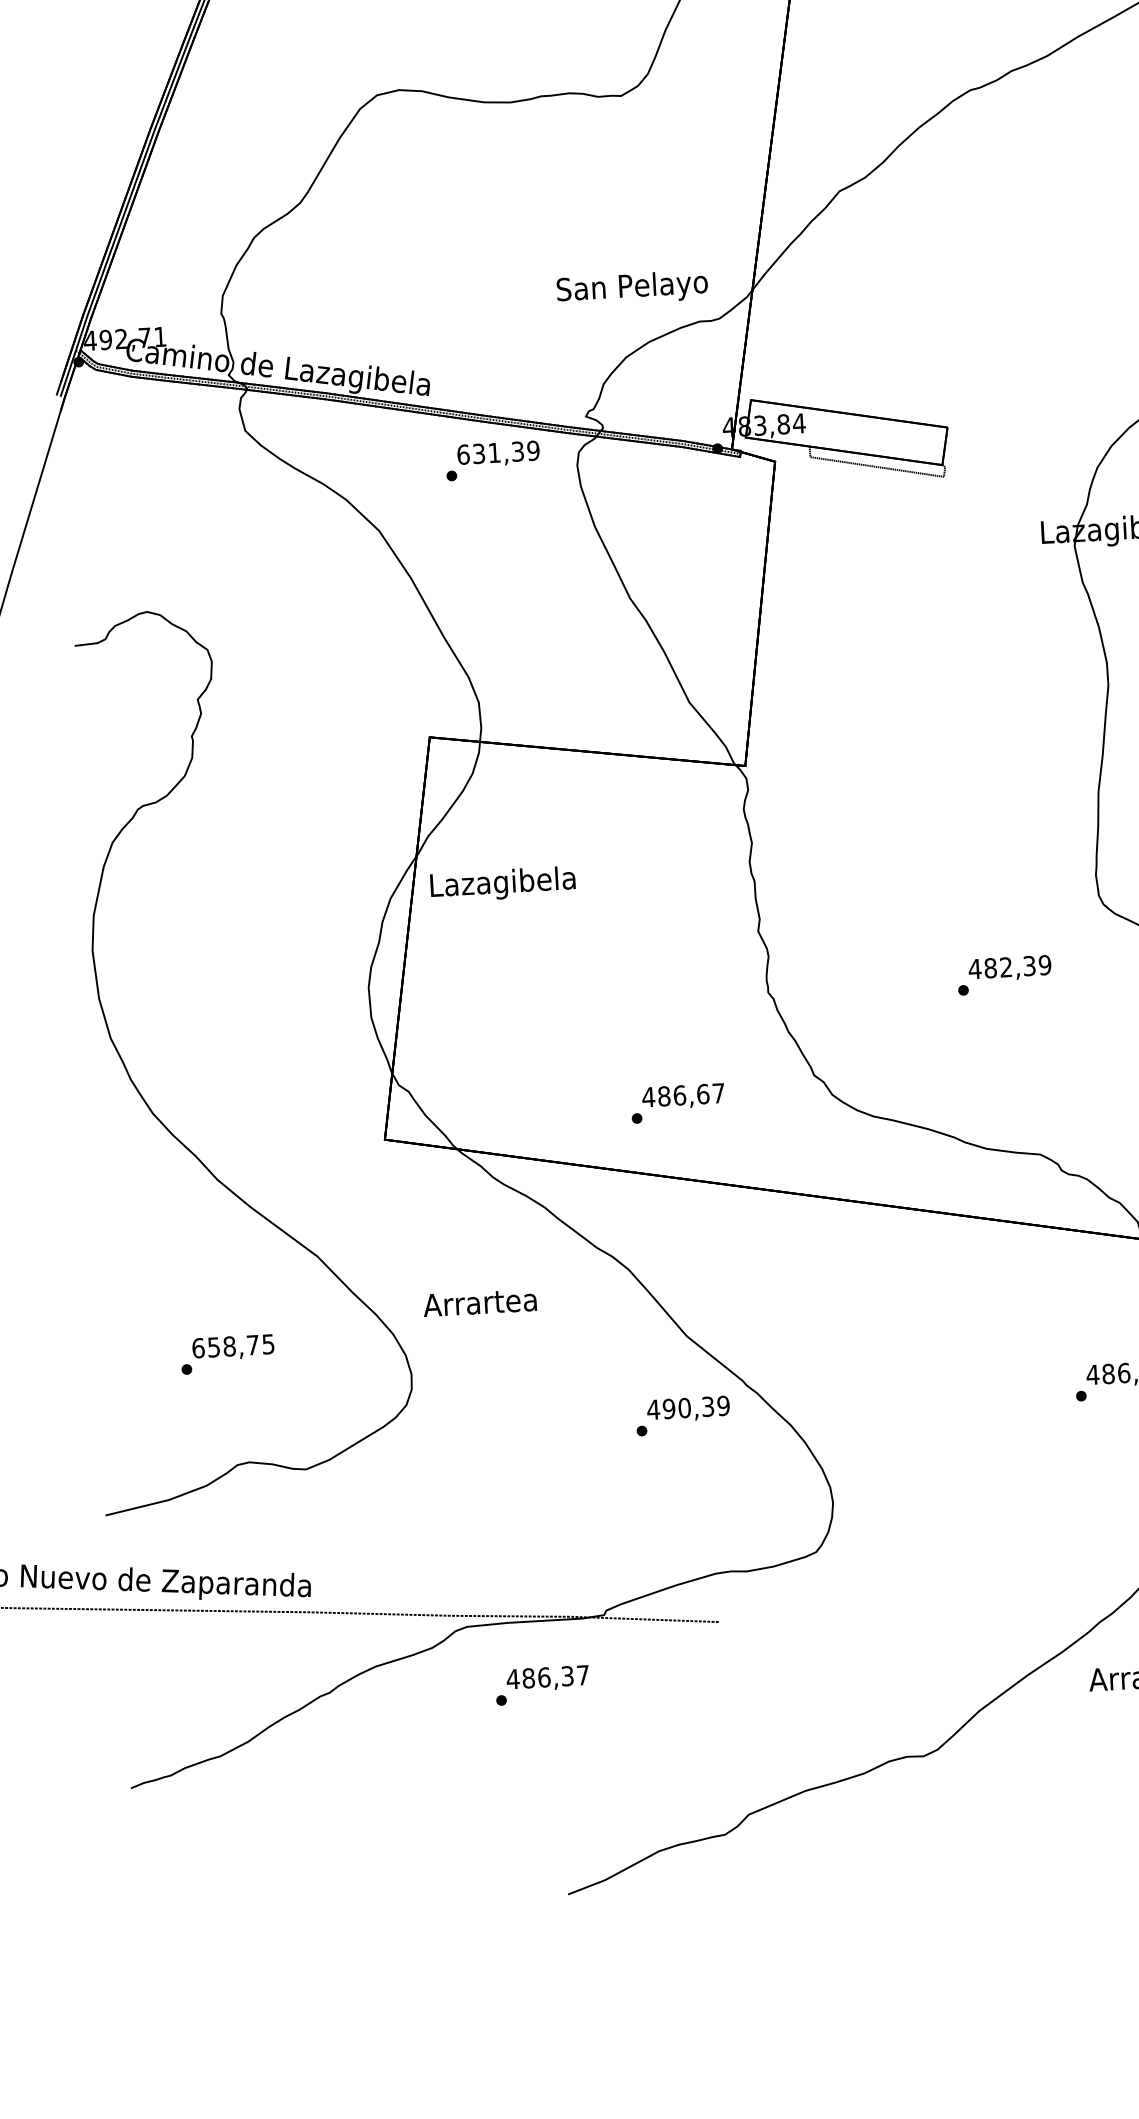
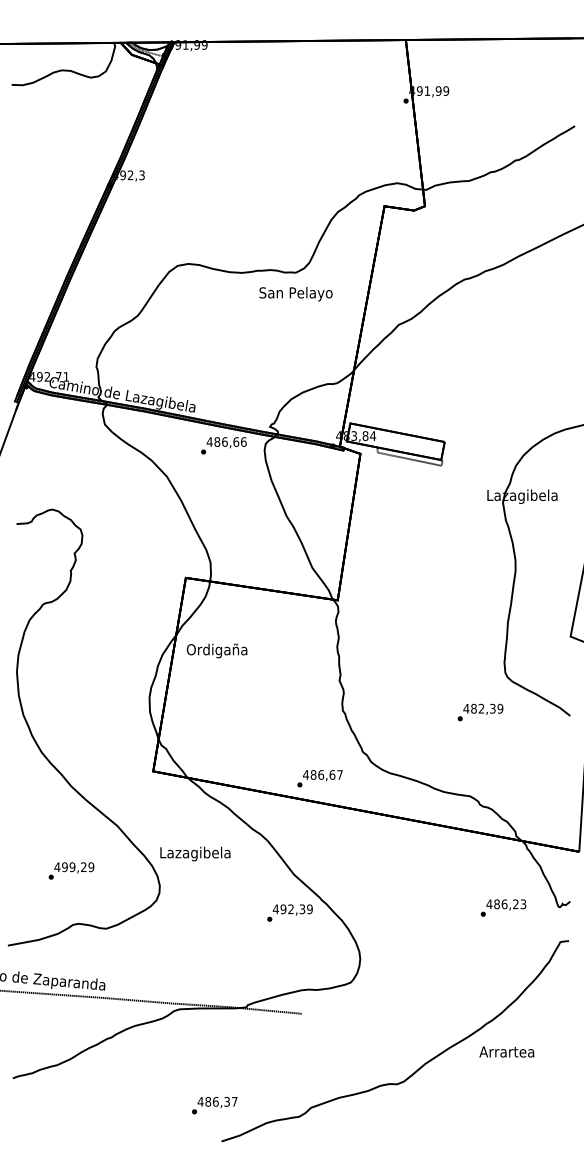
text: (631, 289) -> (295, 294), moved
text: (497, 451) -> (226, 441), 631,39 -> 486,66
text: (503, 883) -> (217, 650), Lazagibela -> Ordigaña
text: (1004, 975) -> (480, 712), moved
text: (676, 1102) -> (319, 778), moved
text: (481, 1304) -> (195, 853), Arrartea -> Lazagibela
text: (233, 1346) -> (74, 867), 658,75 -> 499,29
text: (683, 1408) -> (290, 909), 490,39 -> 492,39
text: (541, 1685) -> (214, 1105), moved

